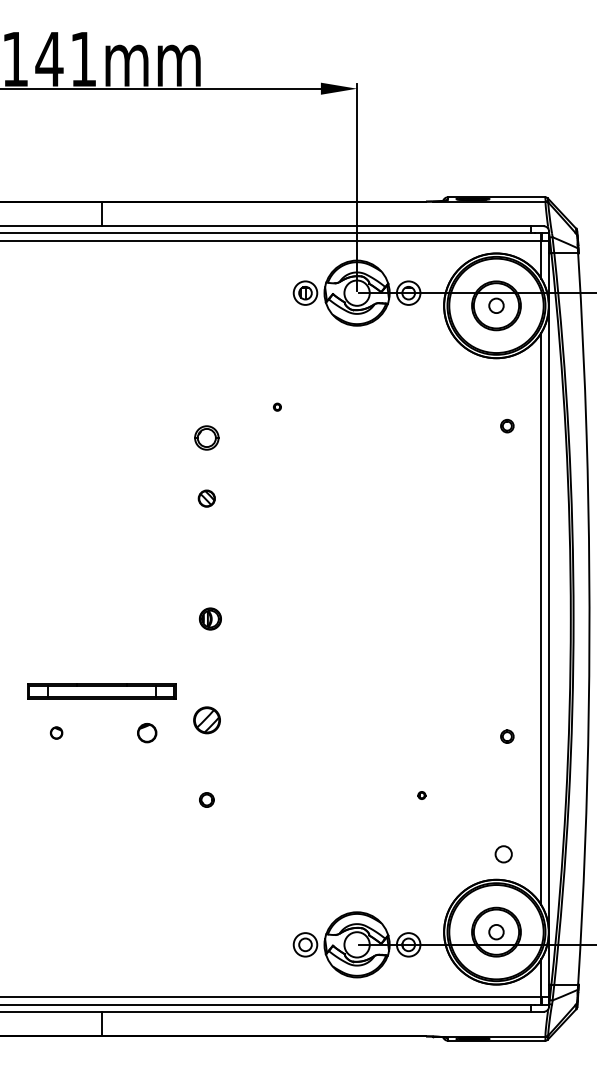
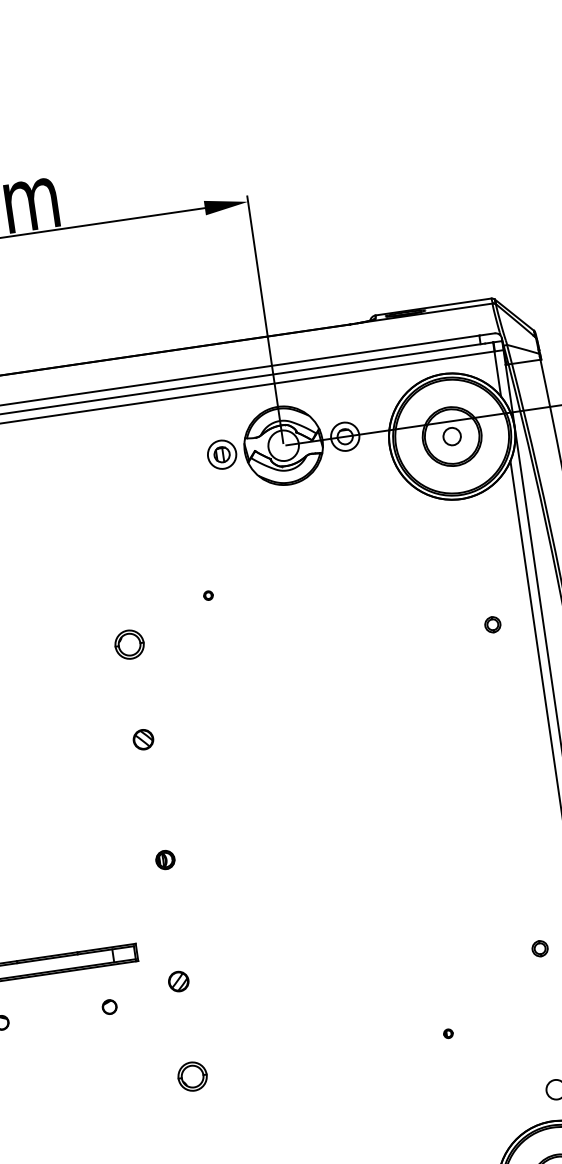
part: (507, 425) -> (492, 623), moved
part: (206, 498) -> (143, 739), moved
part: (210, 618) -> (165, 859), size x0.71
part: (206, 720) -> (178, 981), size x0.62
part: (146, 732) -> (108, 1006), size x0.62
part: (206, 799) -> (192, 1076), size x1.67

